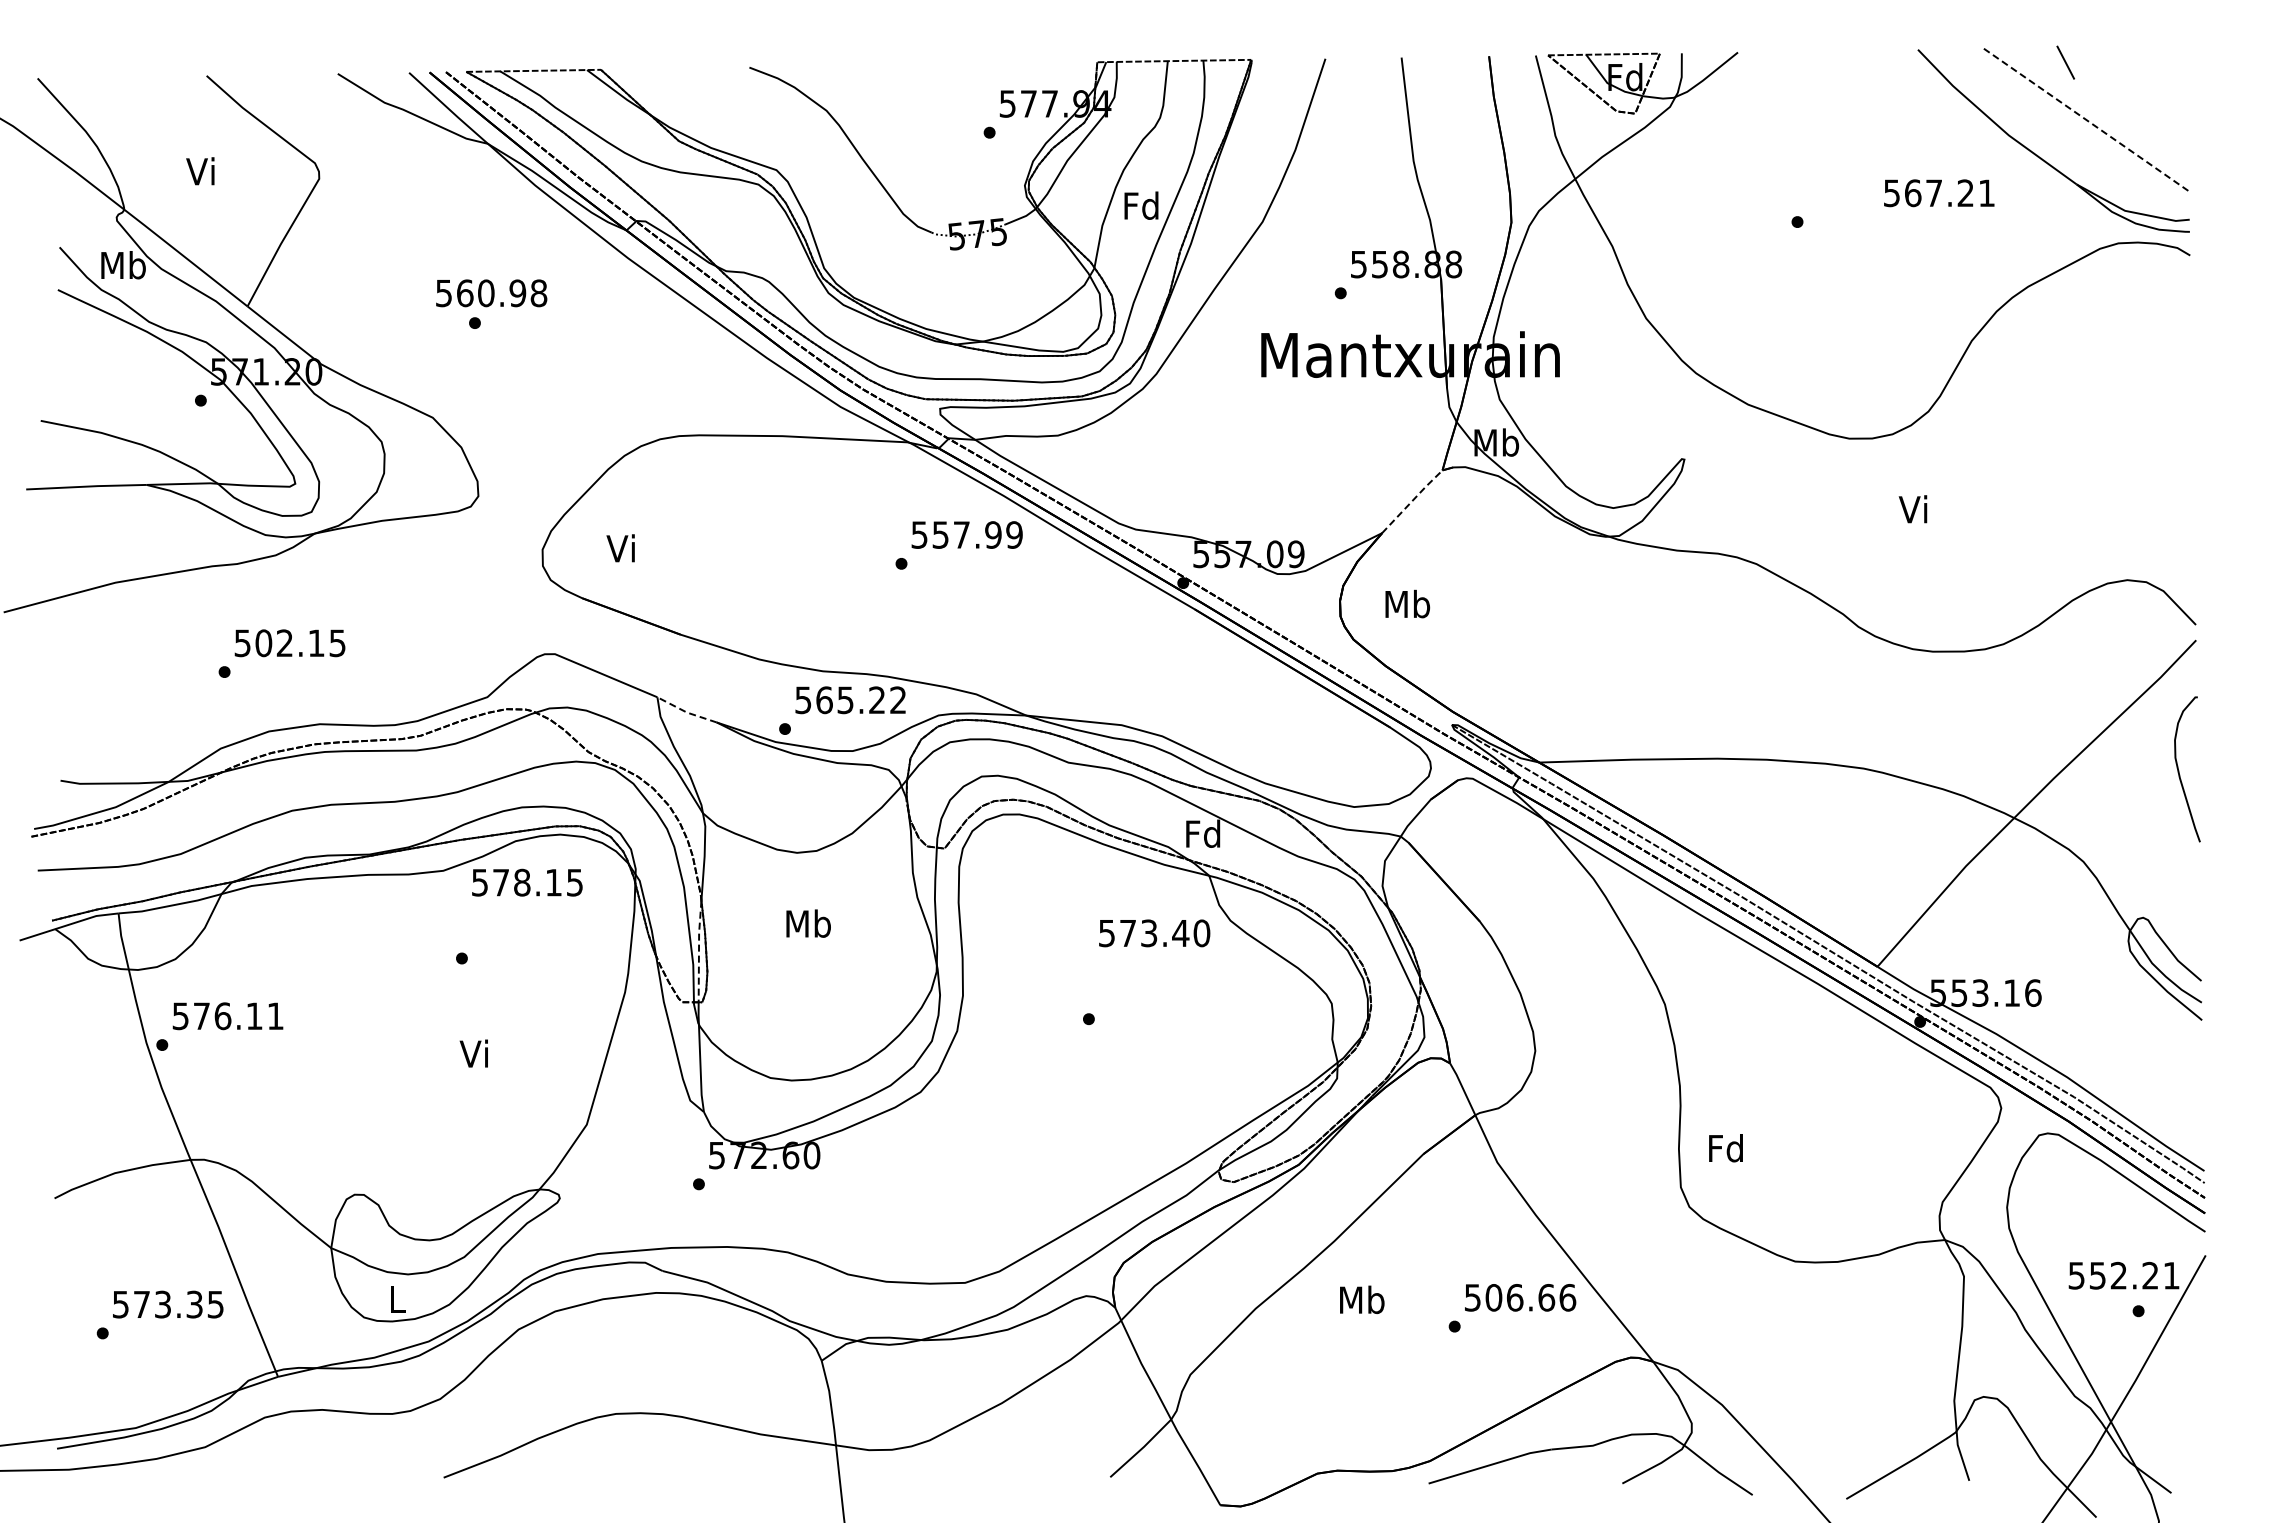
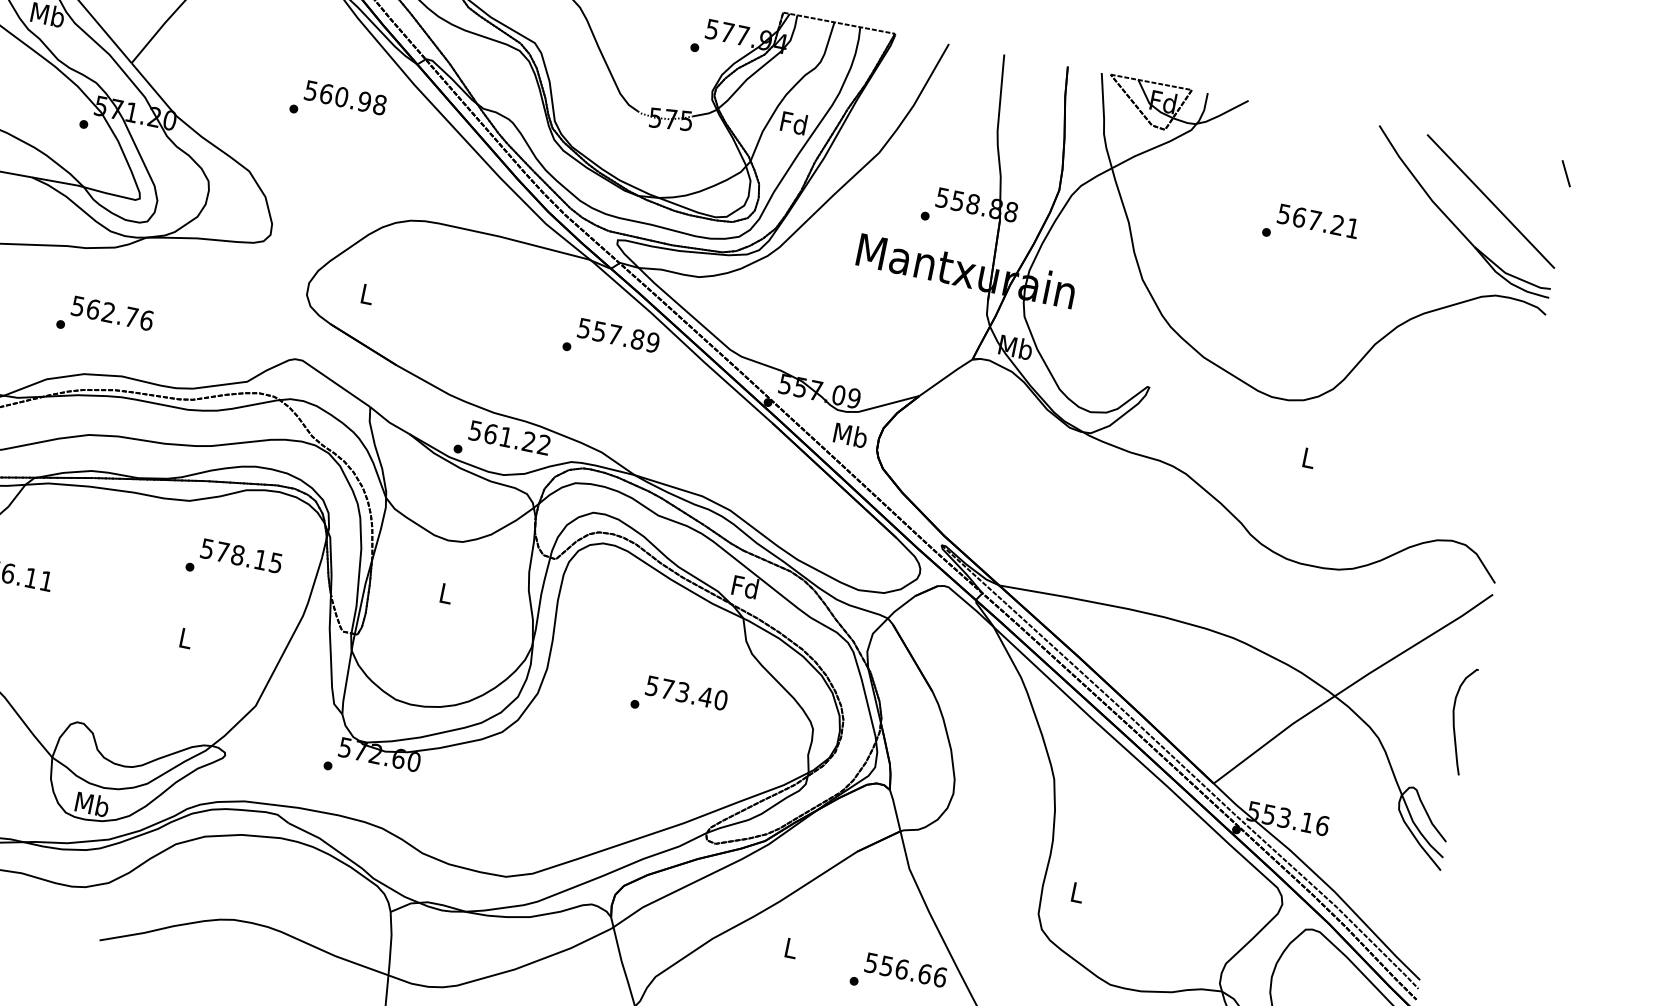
line: (2065, 62) -> (1566, 173), moved
line: (2086, 119) -> (1491, 201), dashed -> solid
text: (1939, 193) -> (1318, 221), moved
text: (491, 293) -> (345, 98), moved
line: (1412, 500) -> (946, 376), dashed -> solid
text: (1912, 509) -> (1307, 457), Vi -> L
text: (993, 534) -> (637, 339), 557.99 -> 557.89
text: (620, 548) -> (365, 293), Vi -> L
text: (1407, 603) -> (850, 434), moved
text: (300, 643) -> (119, 315), 502.15 -> 562.76
text: (845, 700) -> (506, 437), 565.22 -> 561.22
line: (686, 712) -> (389, 422), dashed -> solid
curve: (2179, 770) -> (1454, 720), moved
text: (527, 882) -> (241, 555), moved
text: (808, 923) -> (446, 593), Mb -> L
text: (1154, 933) -> (686, 693), moved
line: (699, 950) -> (363, 596), dashed -> solid
text: (473, 1053) -> (184, 637), Vi -> L
text: (1725, 1148) -> (1076, 892), Fd -> L
text: (1493, 1297) -> (886, 965), 506.66 -> 556.66
text: (397, 1299) -> (92, 804), L -> Mb
text: (1362, 1299) -> (791, 947), Mb -> L

